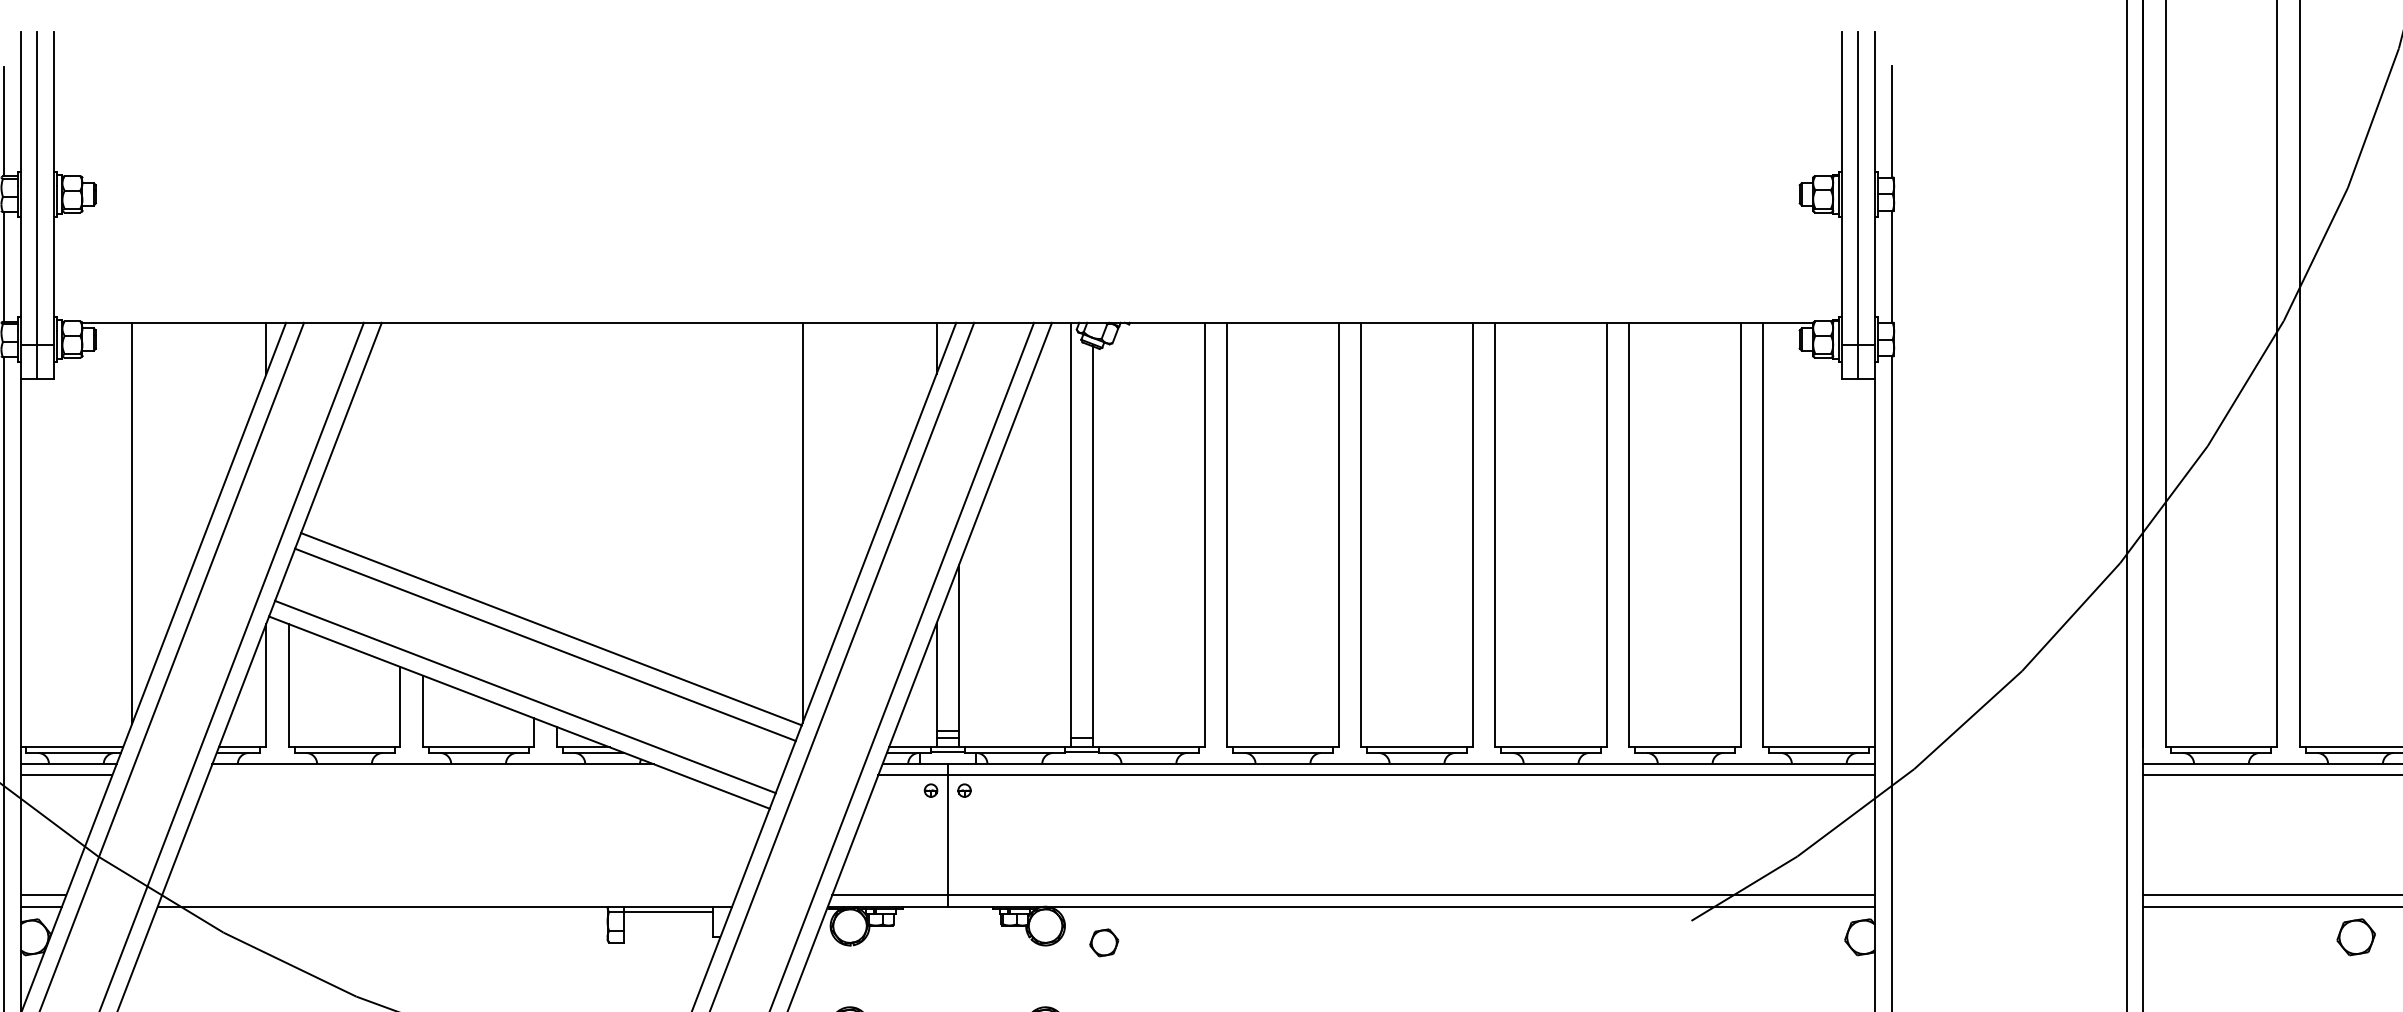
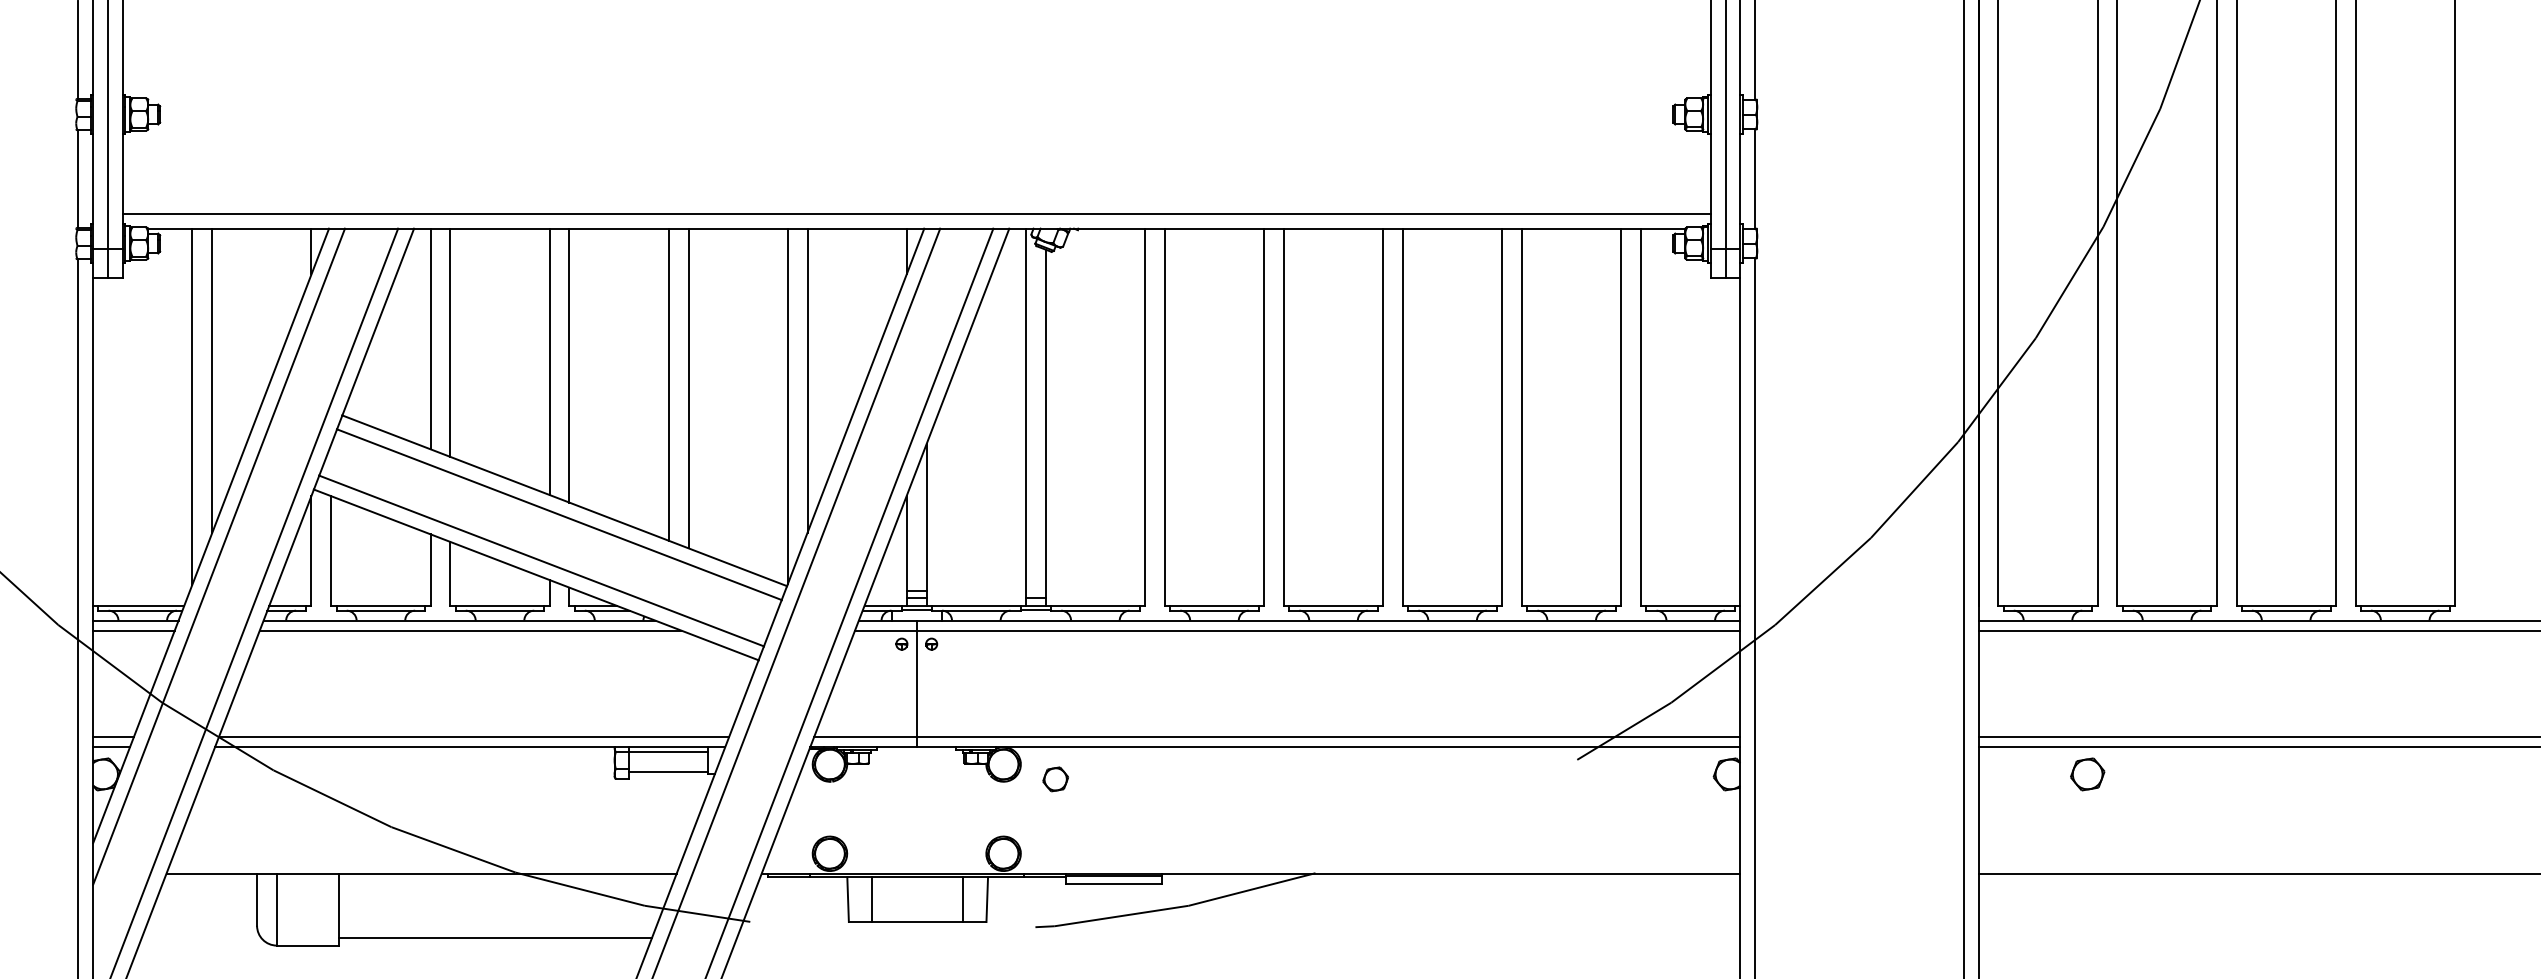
line: (947, 305) -> (916, 213), added
line: (400, 446) -> (430, 338), added
line: (422, 450) -> (450, 342), added
line: (534, 472) -> (549, 361), added
line: (556, 476) -> (569, 365), added
line: (154, 493) -> (212, 380), added
line: (824, 493) -> (807, 380), added
line: (668, 498) -> (668, 384), added
line: (690, 502) -> (688, 388), added
line: (445, 775) -> (470, 630), added
line: (448, 895) -> (473, 737), added
line: (668, 933) -> (668, 771), added
part: (2356, 937) -> (2087, 774), moved

